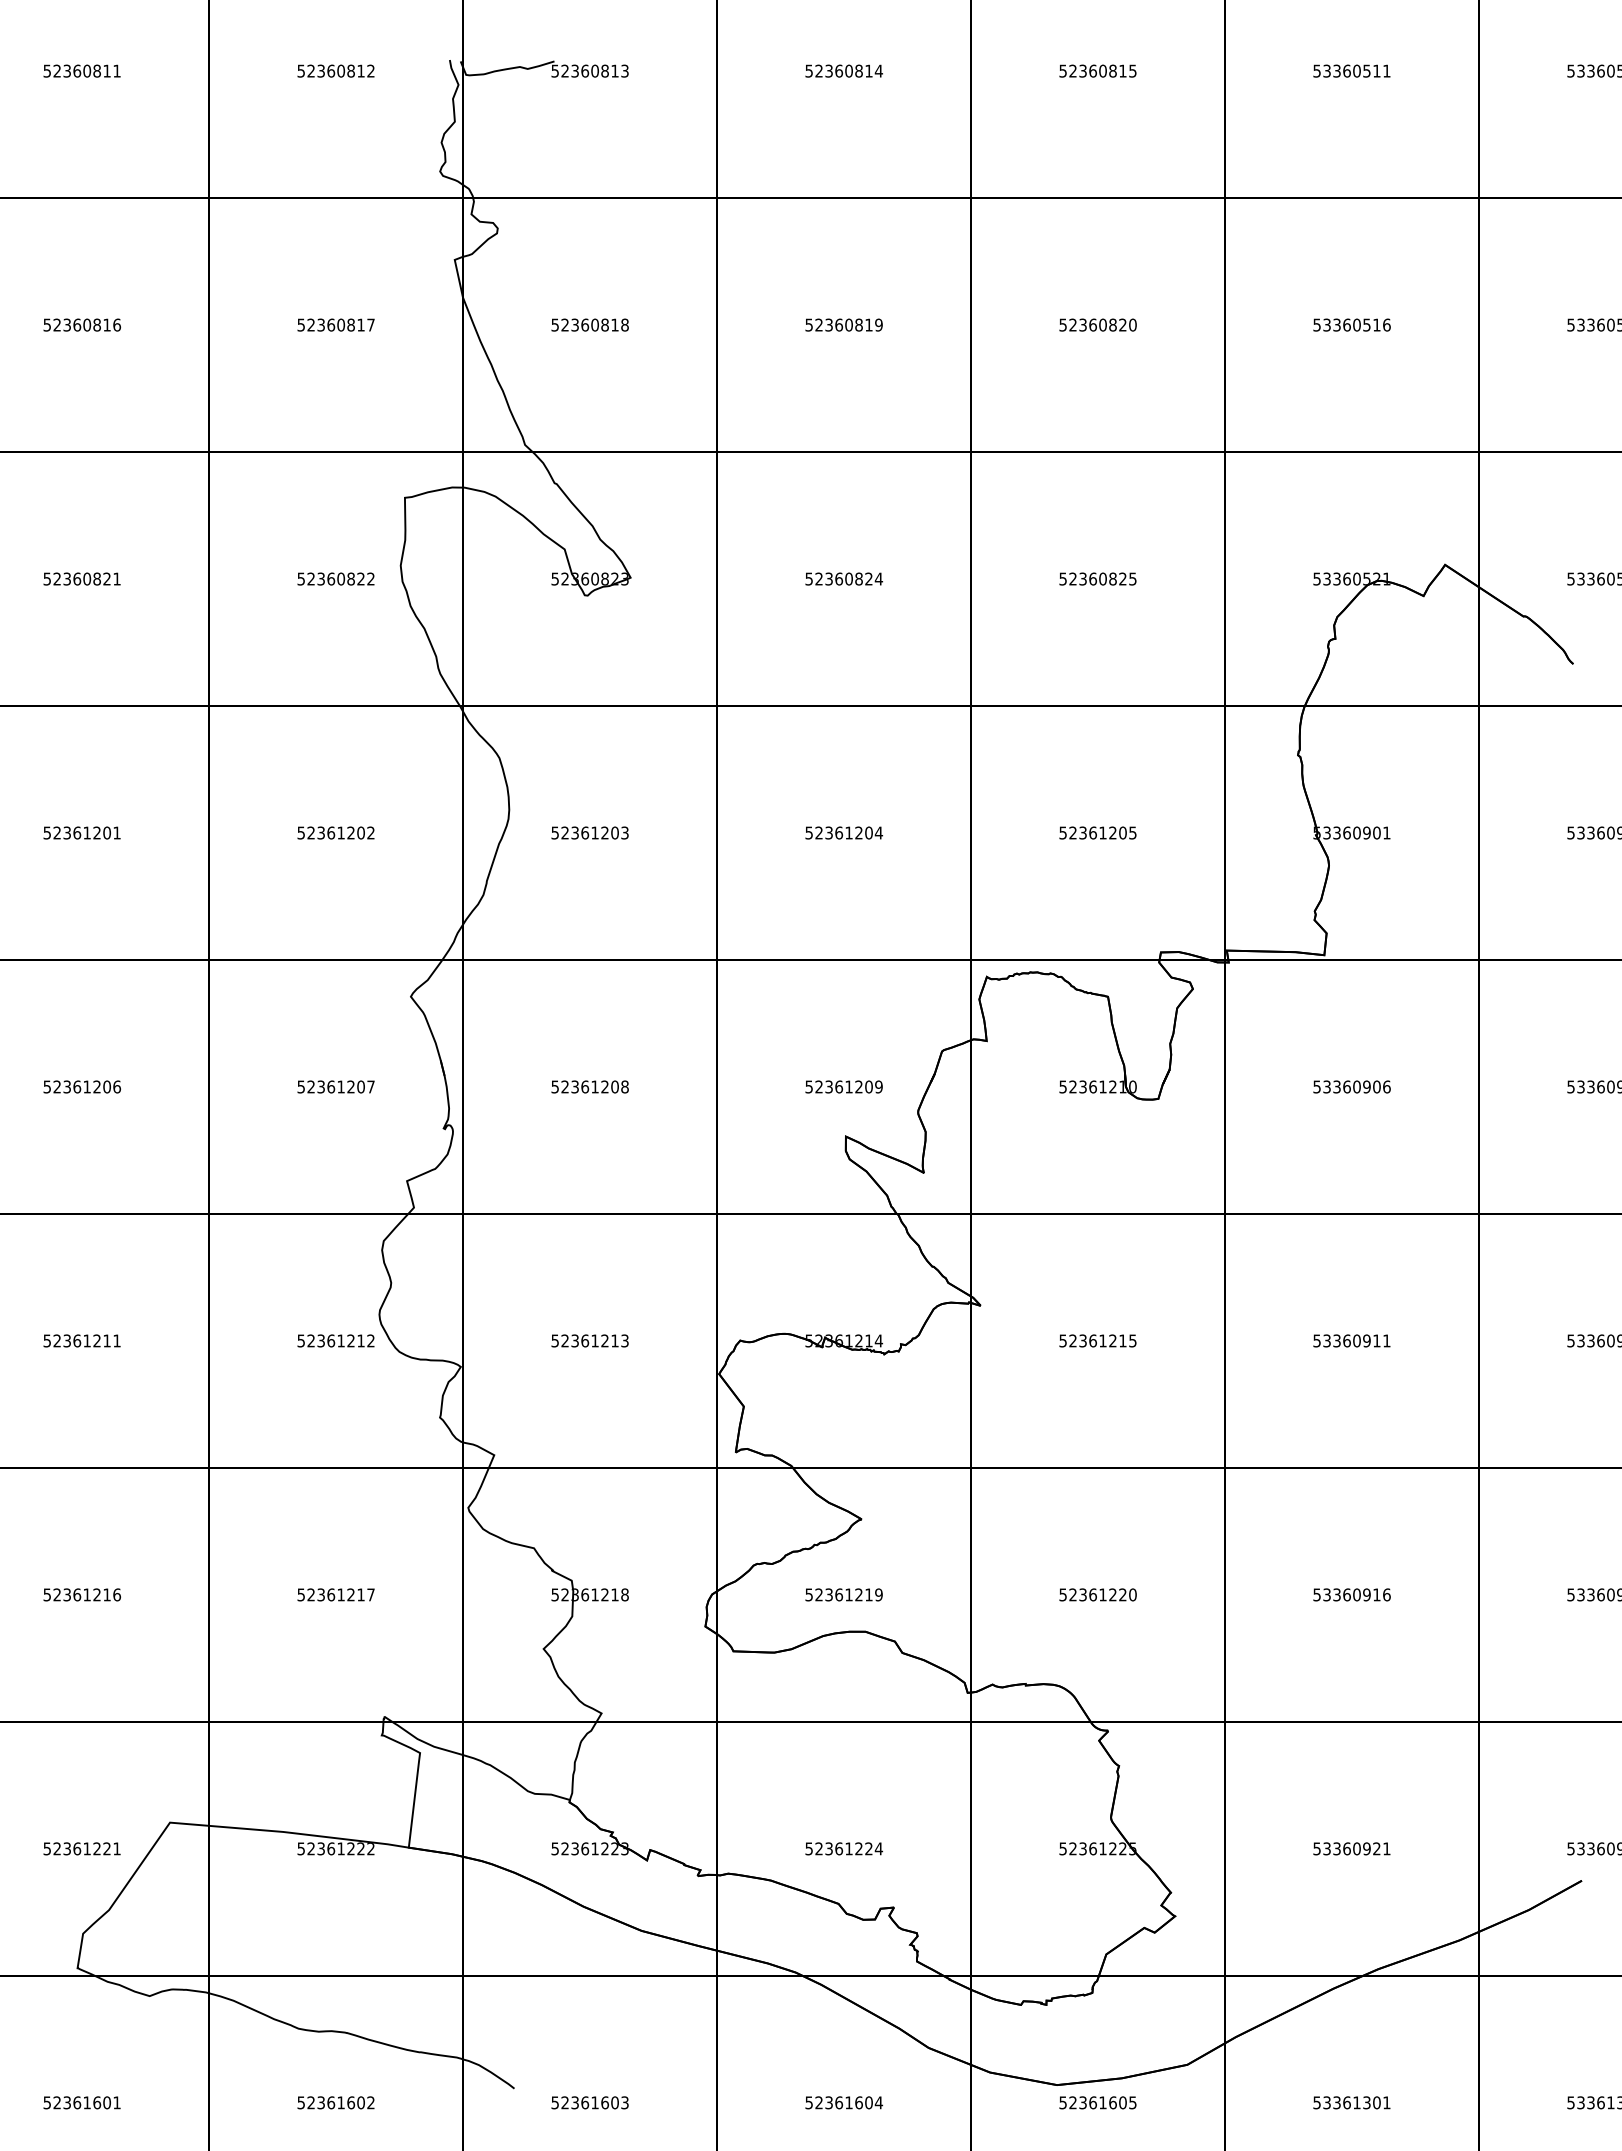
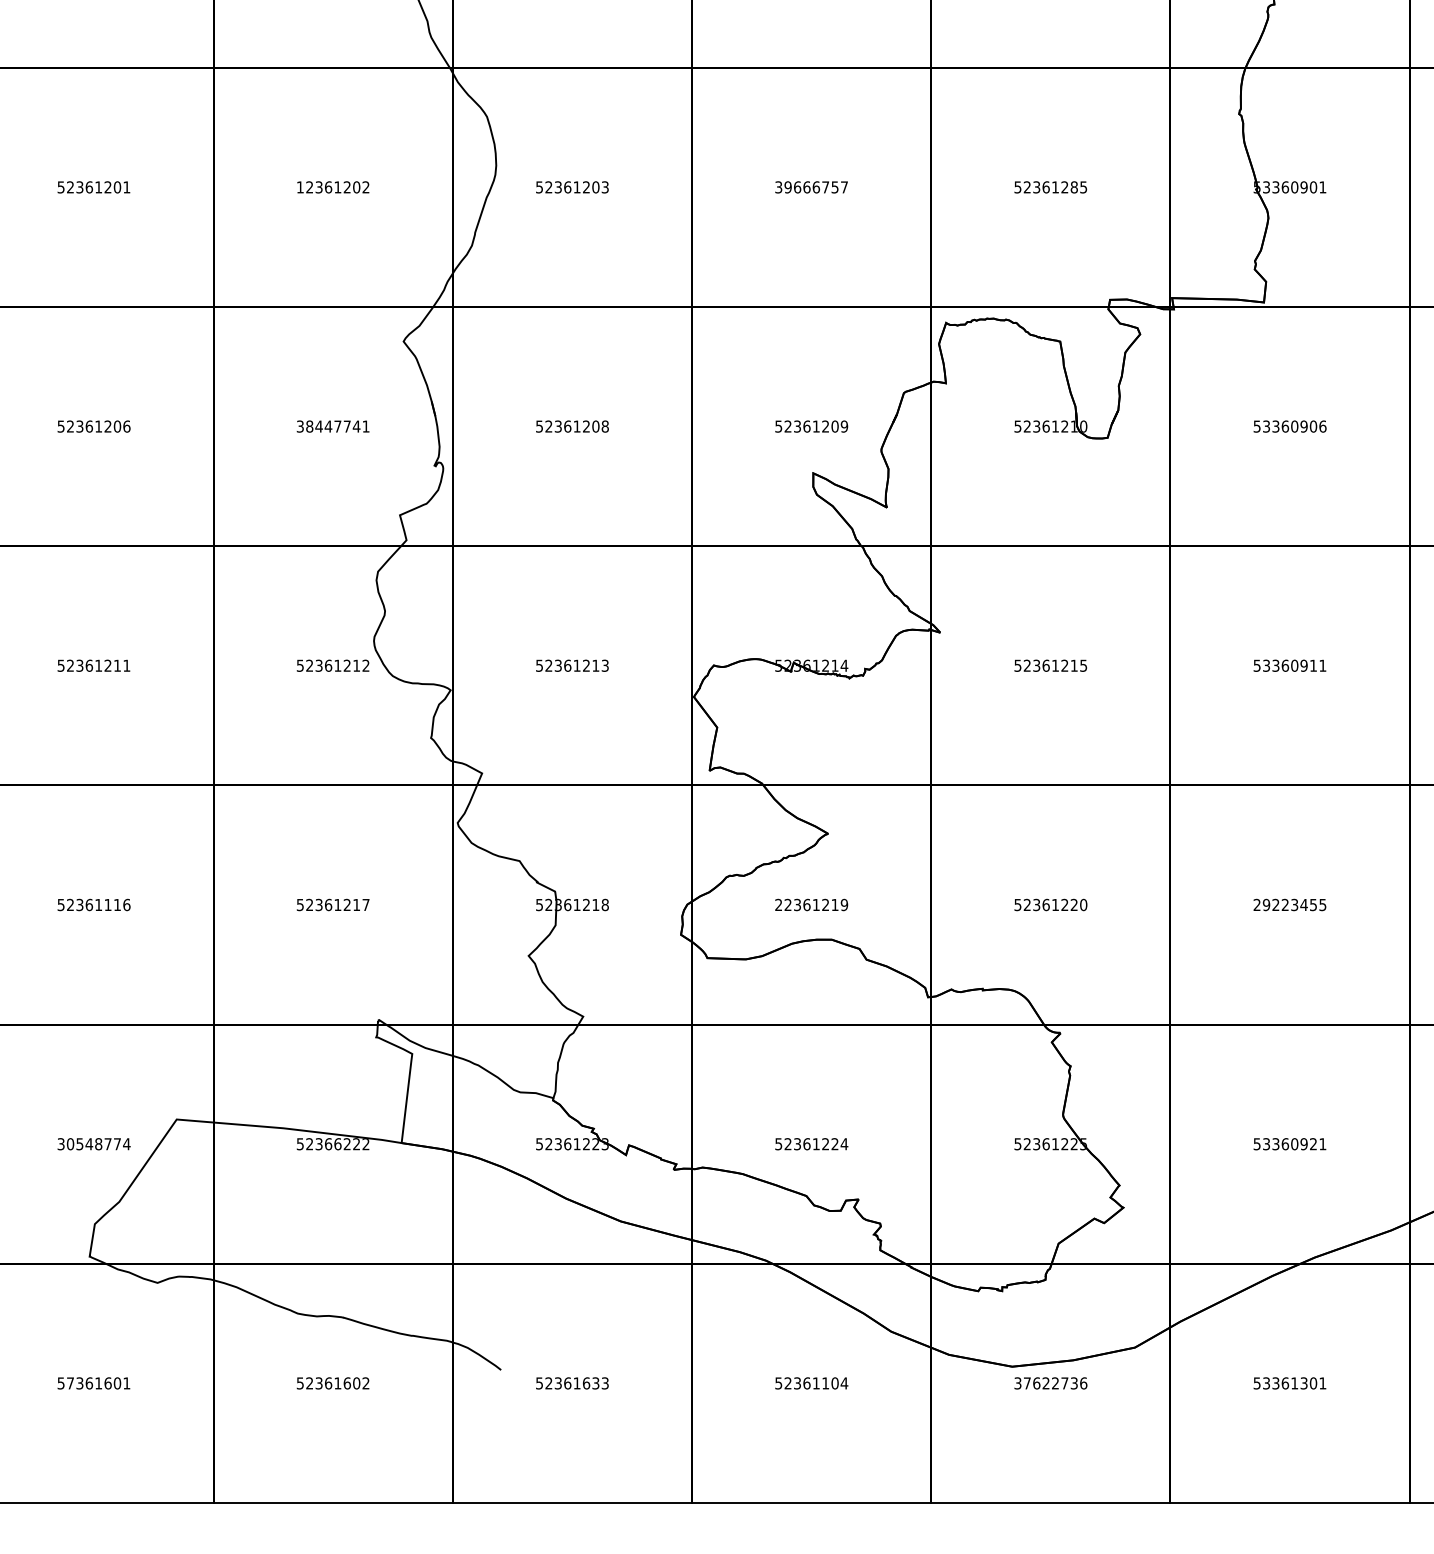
text: (300, 832) -> (299, 186), 52361202 -> 12361202
text: (844, 832) -> (812, 186), 52361204 -> 39666757
text: (1122, 832) -> (1073, 186), 52361205 -> 52361285
text: (335, 1086) -> (332, 426), 52361207 -> 38447741
text: (96, 1594) -> (107, 904), 52361216 -> 52361116
text: (808, 1594) -> (778, 904), 52361219 -> 22361219
text: (1351, 1594) -> (1289, 904), 53360916 -> 29223455
text: (82, 1848) -> (94, 1143), 52361221 -> 30548774
text: (341, 1848) -> (338, 1143), 52361222 -> 52366222
text: (56, 2102) -> (69, 1383), 52361601 -> 57361601
text: (614, 2102) -> (595, 1383), 52361603 -> 52361633
text: (858, 2102) -> (825, 1383), 52361604 -> 52361104
text: (1097, 2102) -> (1050, 1383), 52361605 -> 37622736

